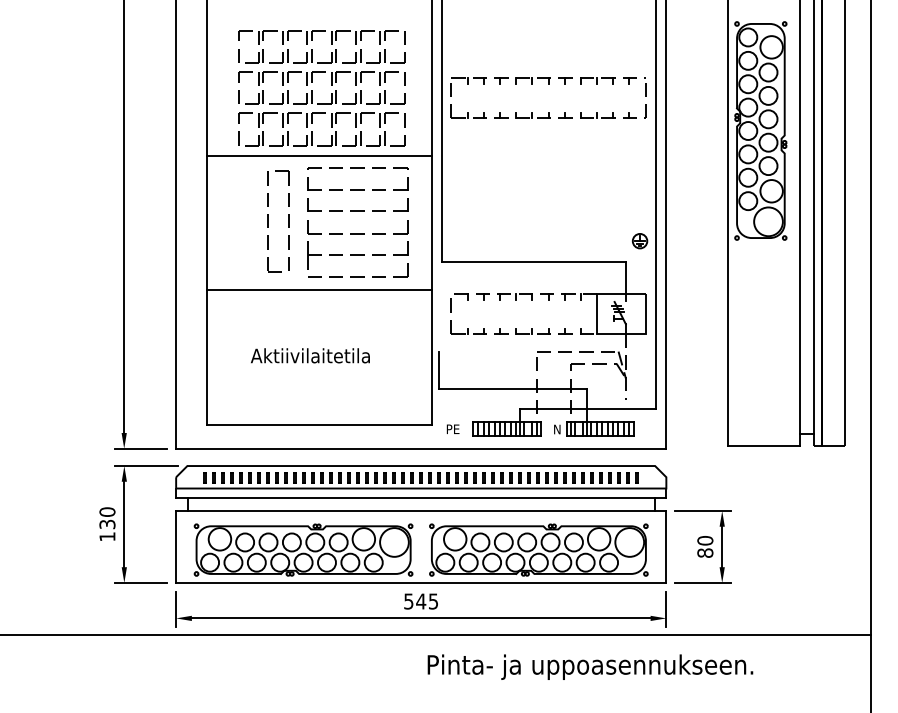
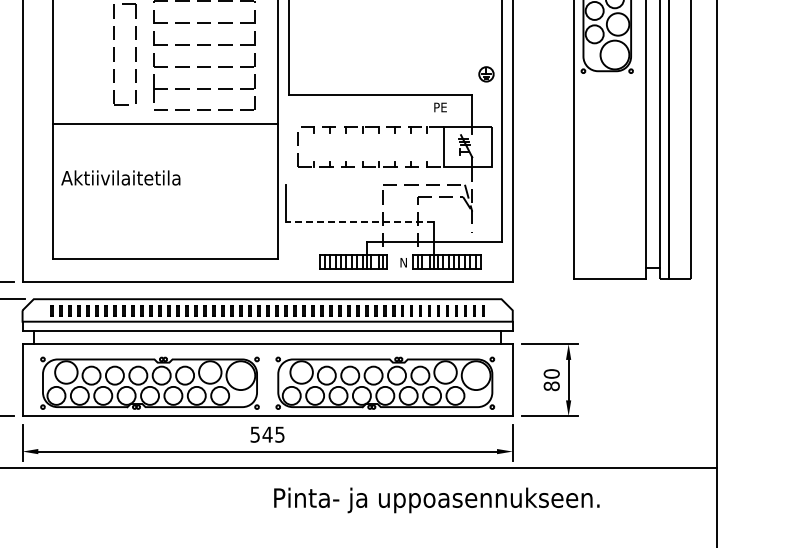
text: (310, 355) -> (120, 177), moved
line: (513, 388) -> (359, 221), solid -> dashed
text: (452, 428) -> (439, 106), moved

